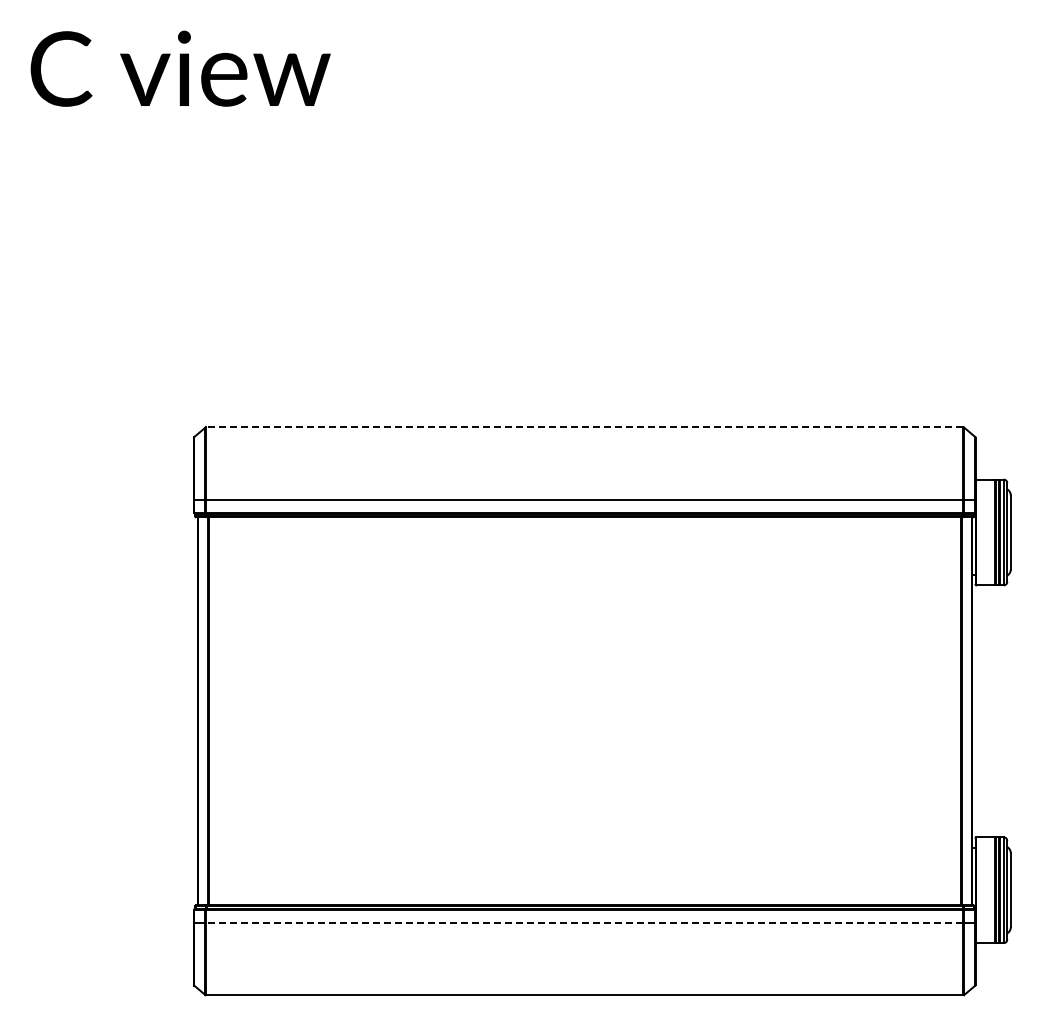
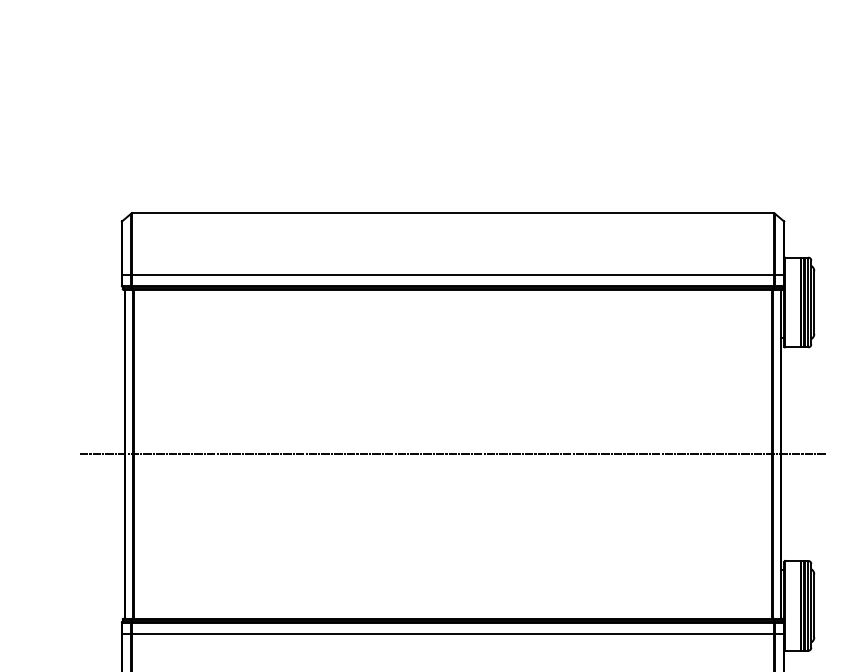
line: (584, 427) -> (452, 213), dashed -> solid
line: (584, 711) -> (452, 454), added
line: (584, 923) -> (452, 634), dashed -> solid

